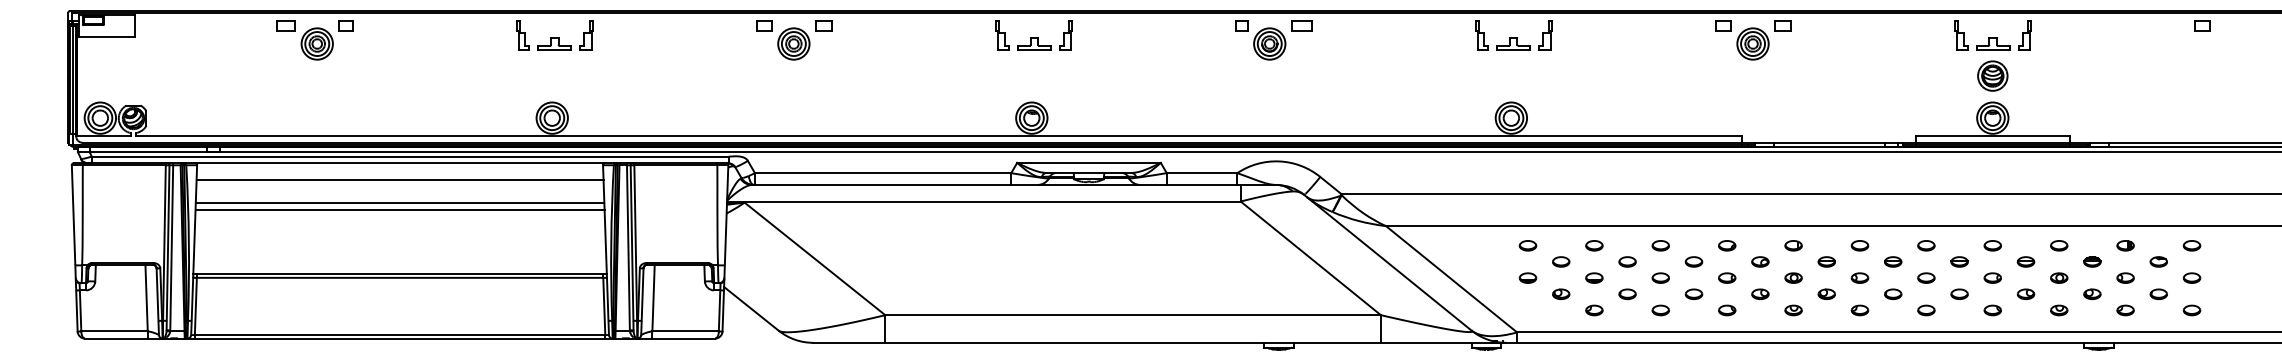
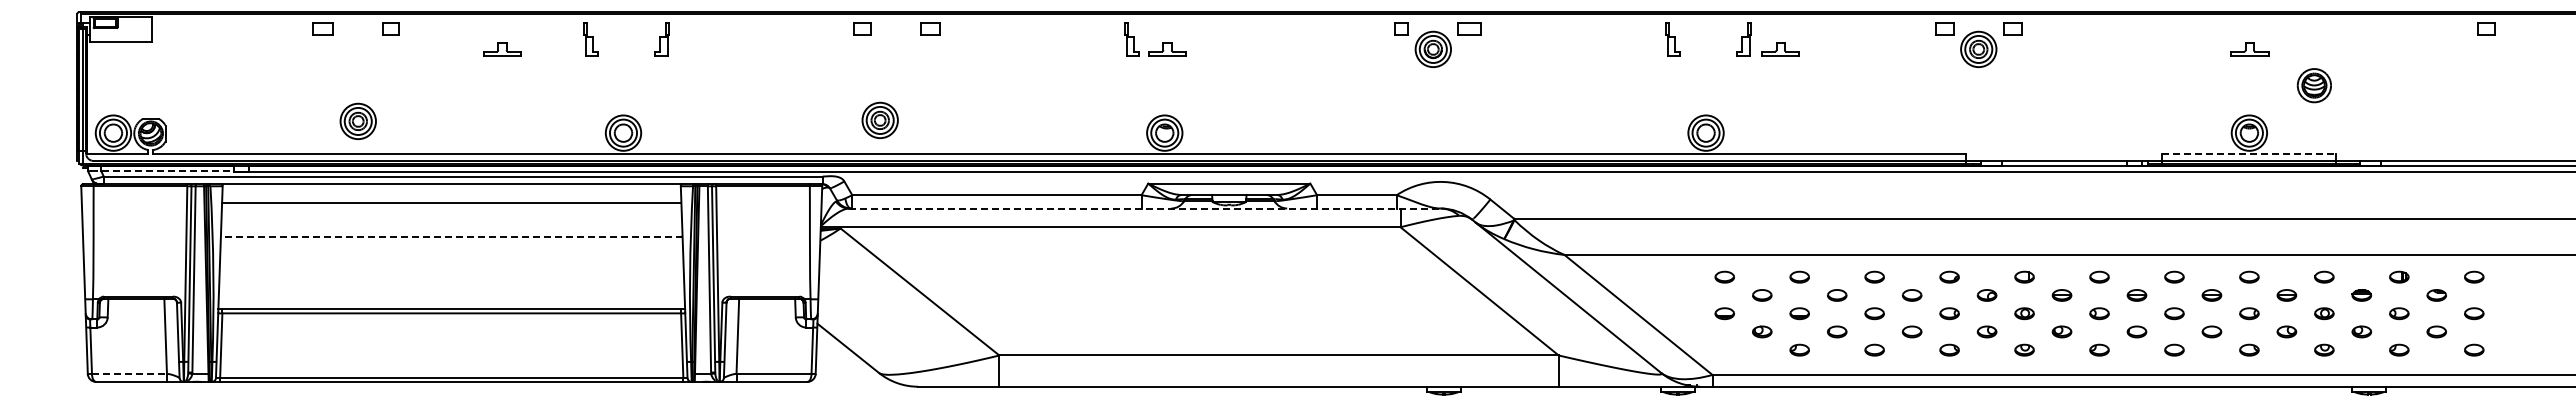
part: (1065, 35) -> (1202, 39), removed
part: (1960, 35) -> (2213, 39), removed
part: (2024, 35) -> (2285, 39), removed
part: (316, 43) -> (357, 120), moved
part: (793, 43) -> (879, 119), moved
part: (554, 44) -> (502, 49), moved
part: (1513, 44) -> (1780, 49), moved
part: (1992, 75) -> (2313, 85), moved
line: (1992, 136) -> (2249, 153), solid -> dashed
line: (143, 152) -> (162, 171), solid -> dashed
line: (1013, 184) -> (1144, 208), solid -> dashed
line: (399, 202) -> (451, 228), removed
line: (399, 209) -> (451, 236), solid -> dashed
line: (114, 331) -> (129, 373), solid -> dashed

